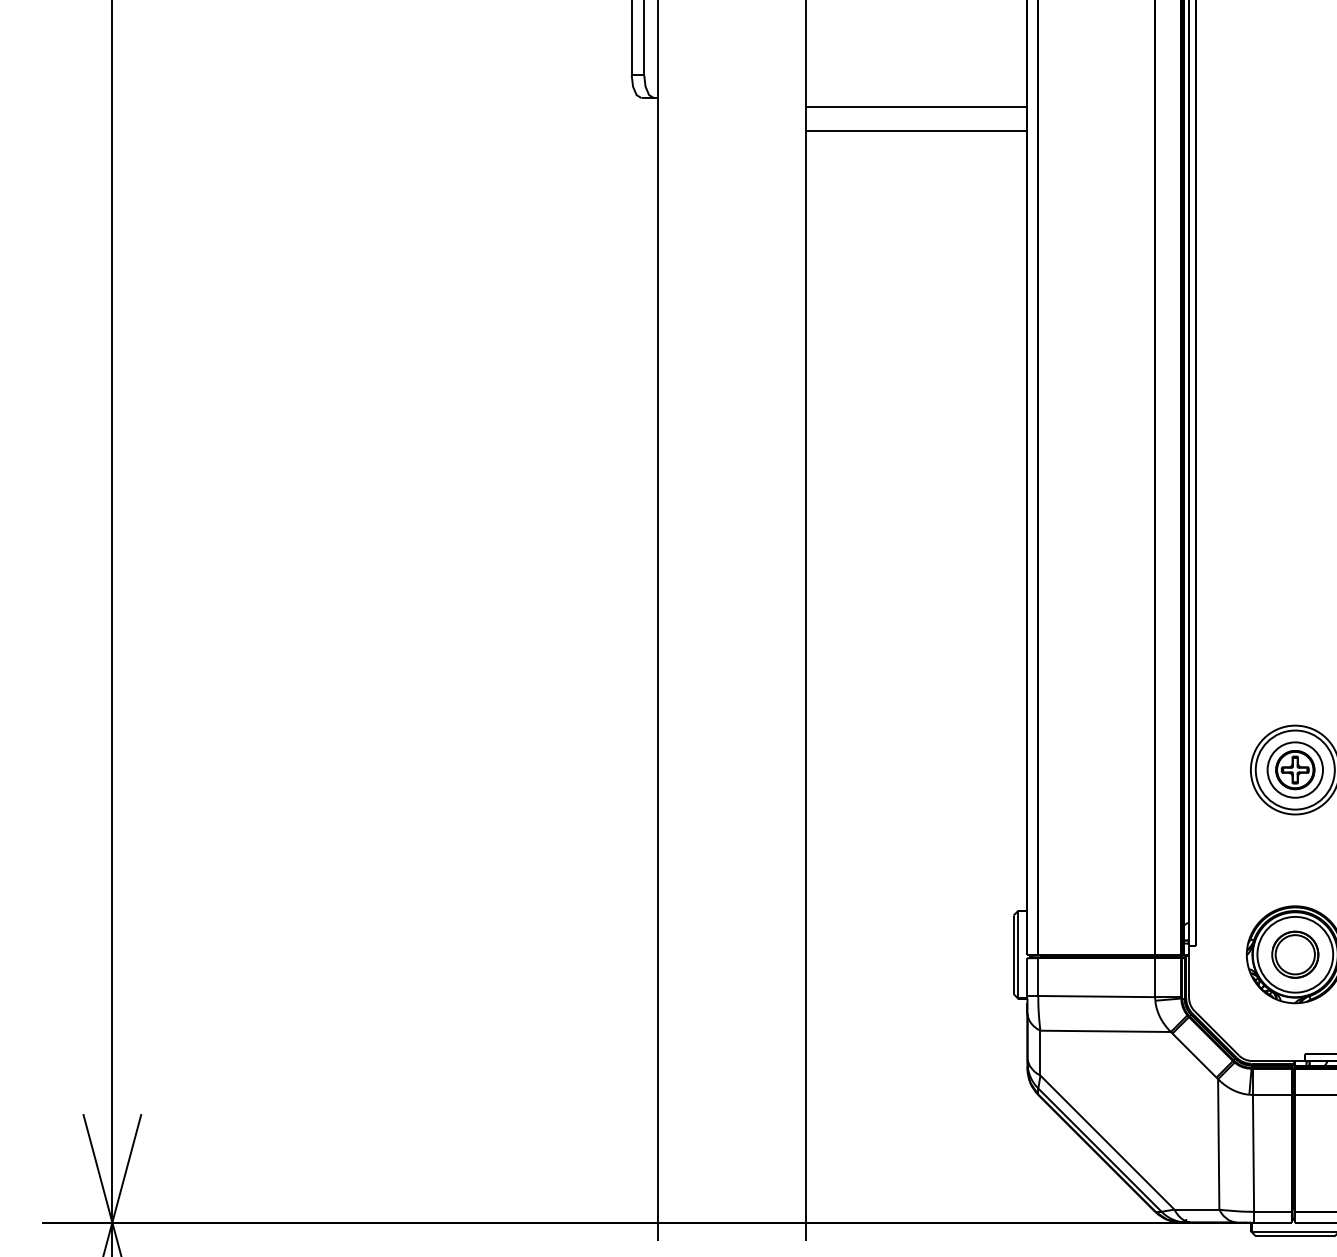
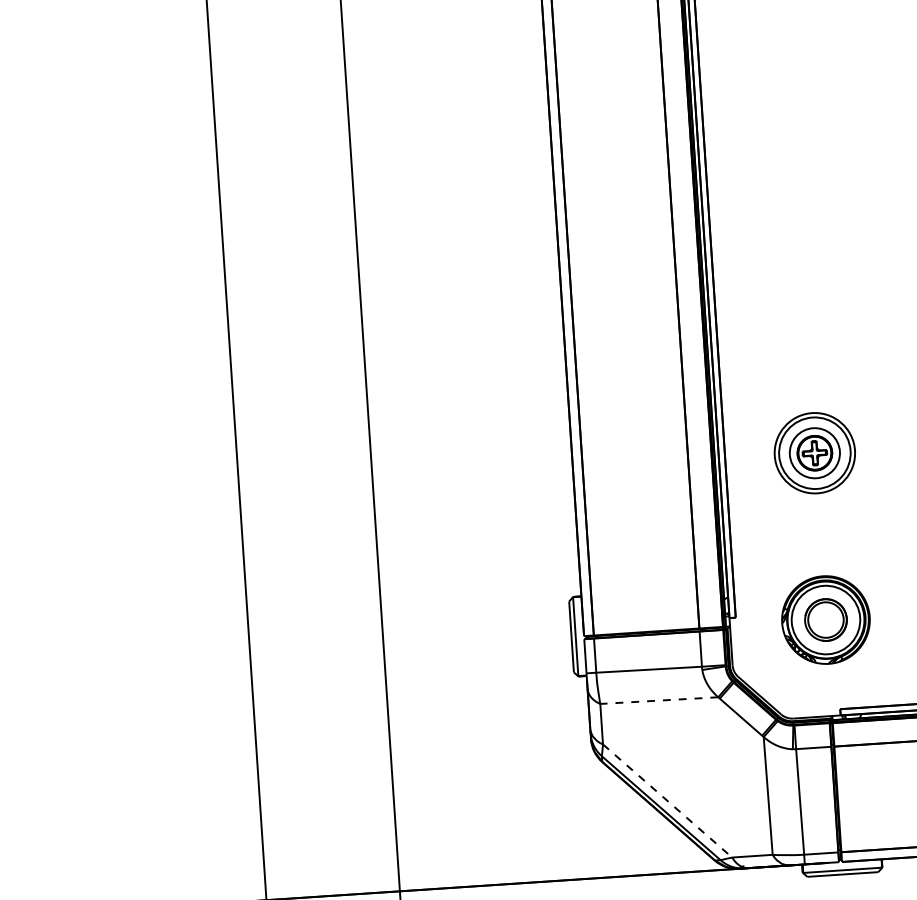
line: (1105, 1031) -> (659, 700), solid -> dashed
line: (1107, 1142) -> (667, 800), solid -> dashed

